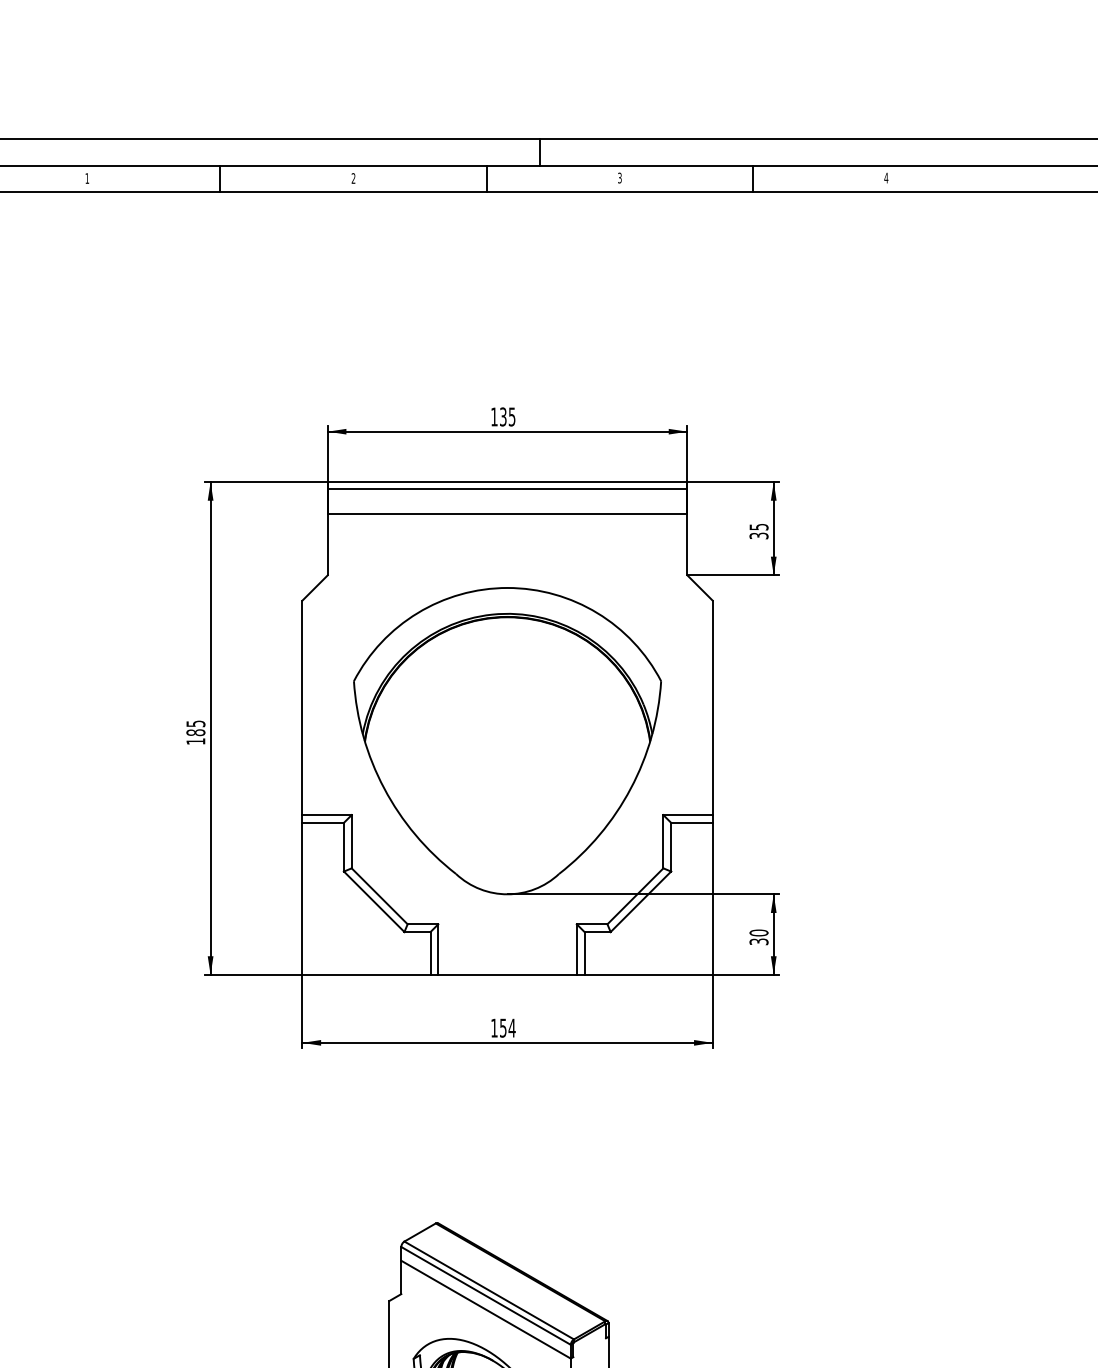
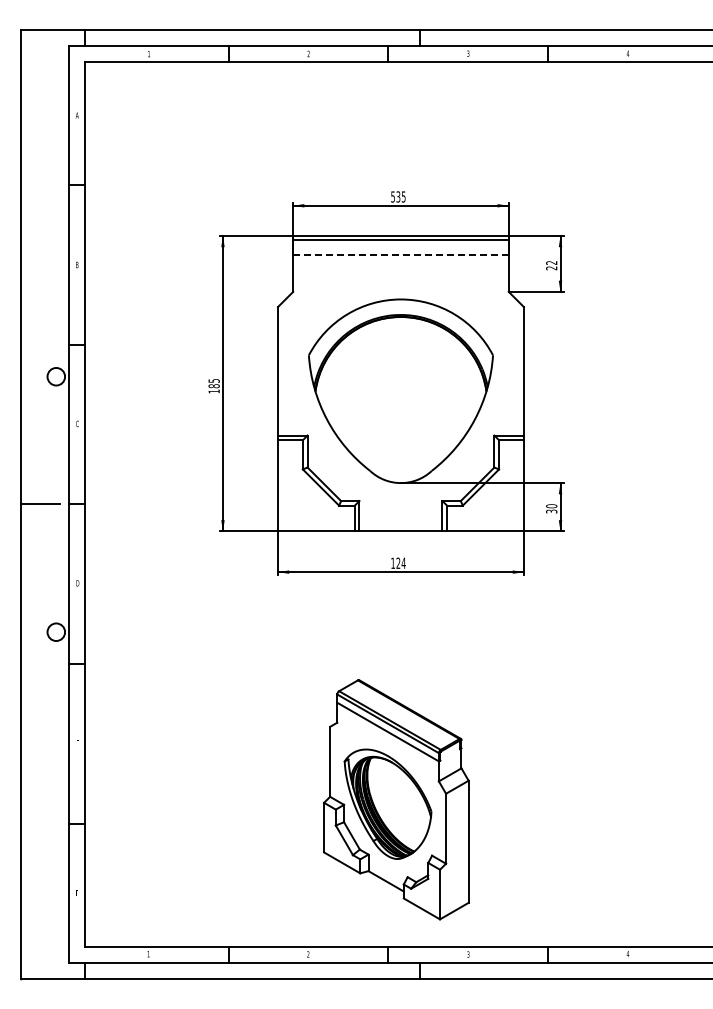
text: (493, 416) -> (392, 196), 135 -> 535
line: (506, 514) -> (400, 255), solid -> dashed
text: (758, 531) -> (551, 265), 35 -> 22
text: (503, 1026) -> (398, 562), 154 -> 124

